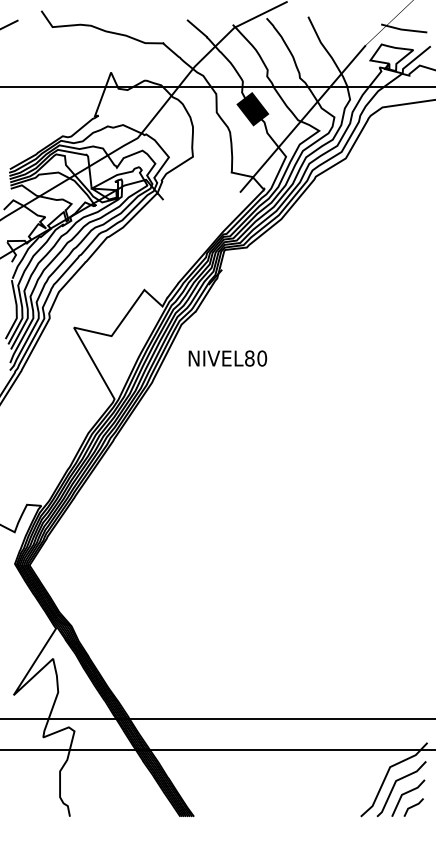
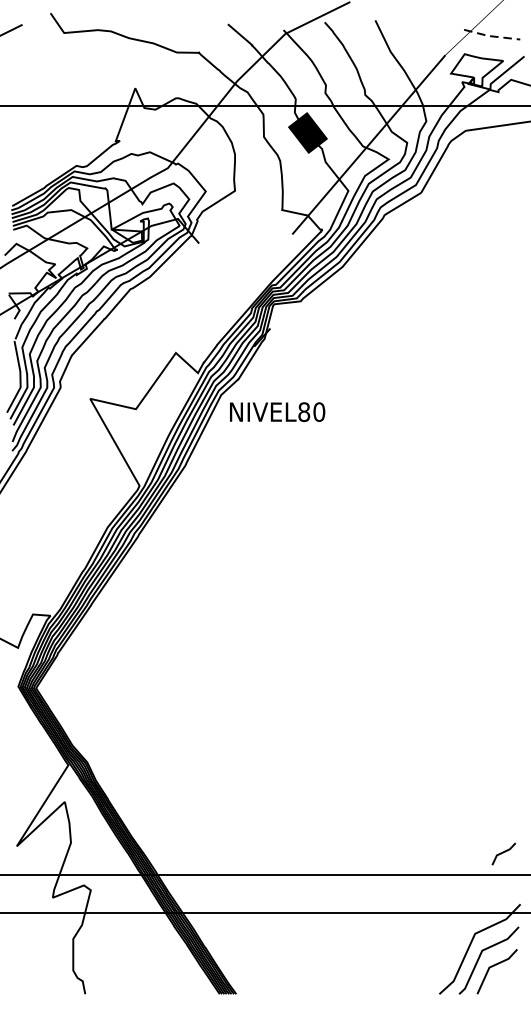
line: (404, 29) -> (492, 35), solid -> dashed
text: (227, 358) -> (277, 412), moved
line: (413, 807) -> (503, 853), moved

